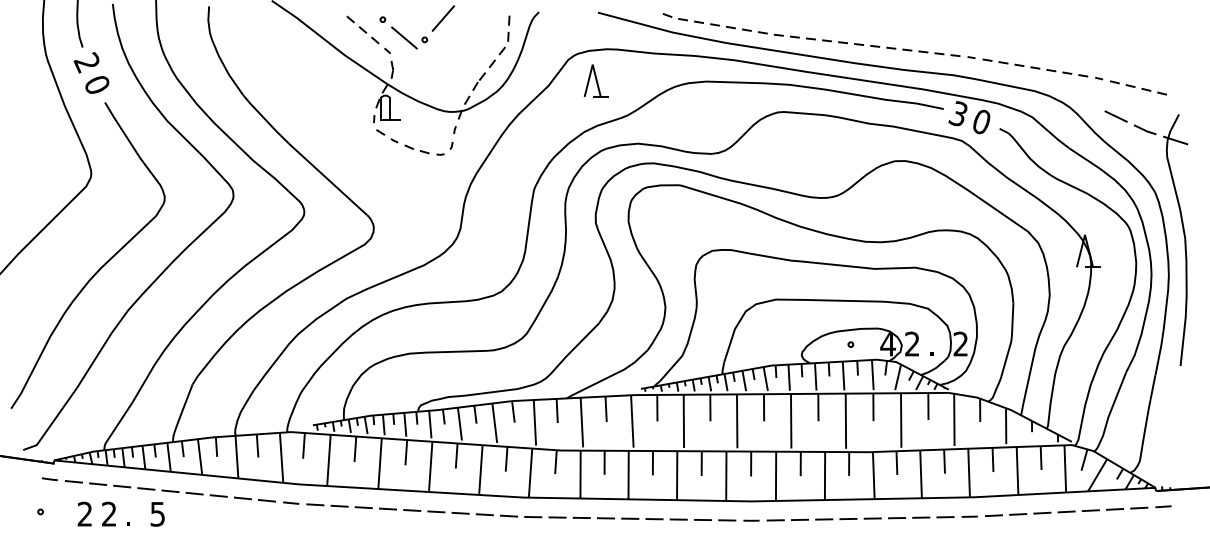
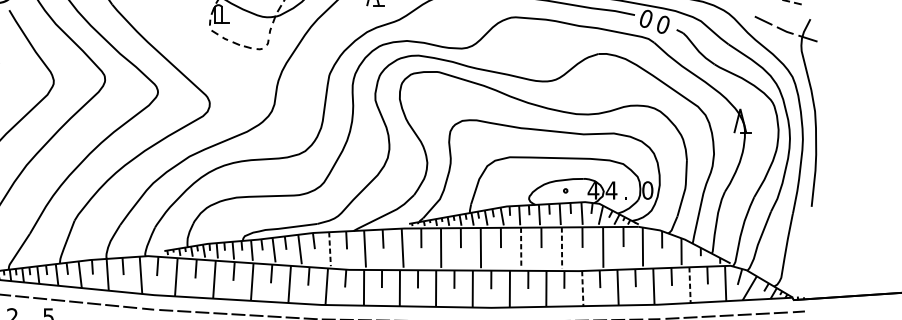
text: (957, 113) -> (645, 18), 3 -> 0
text: (912, 343) -> (611, 190), 2 -> 4
text: (960, 343) -> (647, 190), 2 -> 0
line: (791, 421) -> (521, 248), solid -> dashed
line: (845, 421) -> (561, 248), solid -> dashed
line: (534, 422) -> (329, 248), solid -> dashed
line: (1017, 471) -> (690, 285), solid -> dashed
line: (873, 475) -> (582, 288), solid -> dashed

